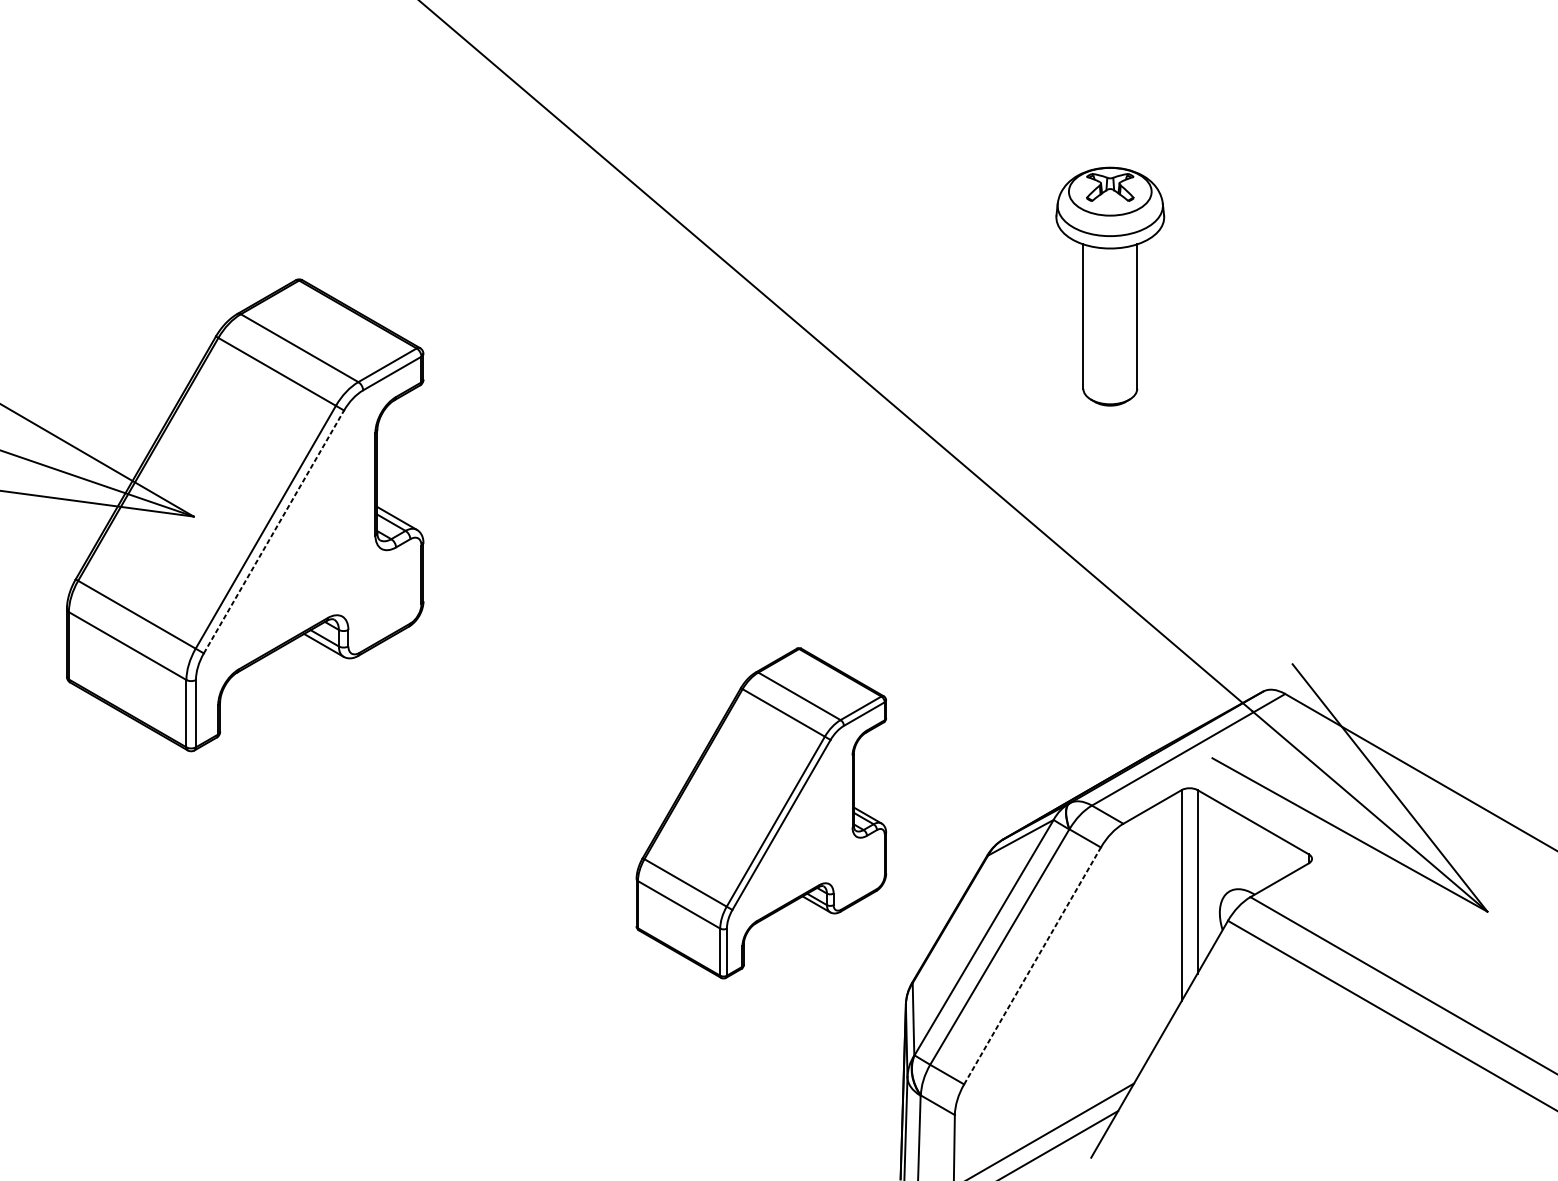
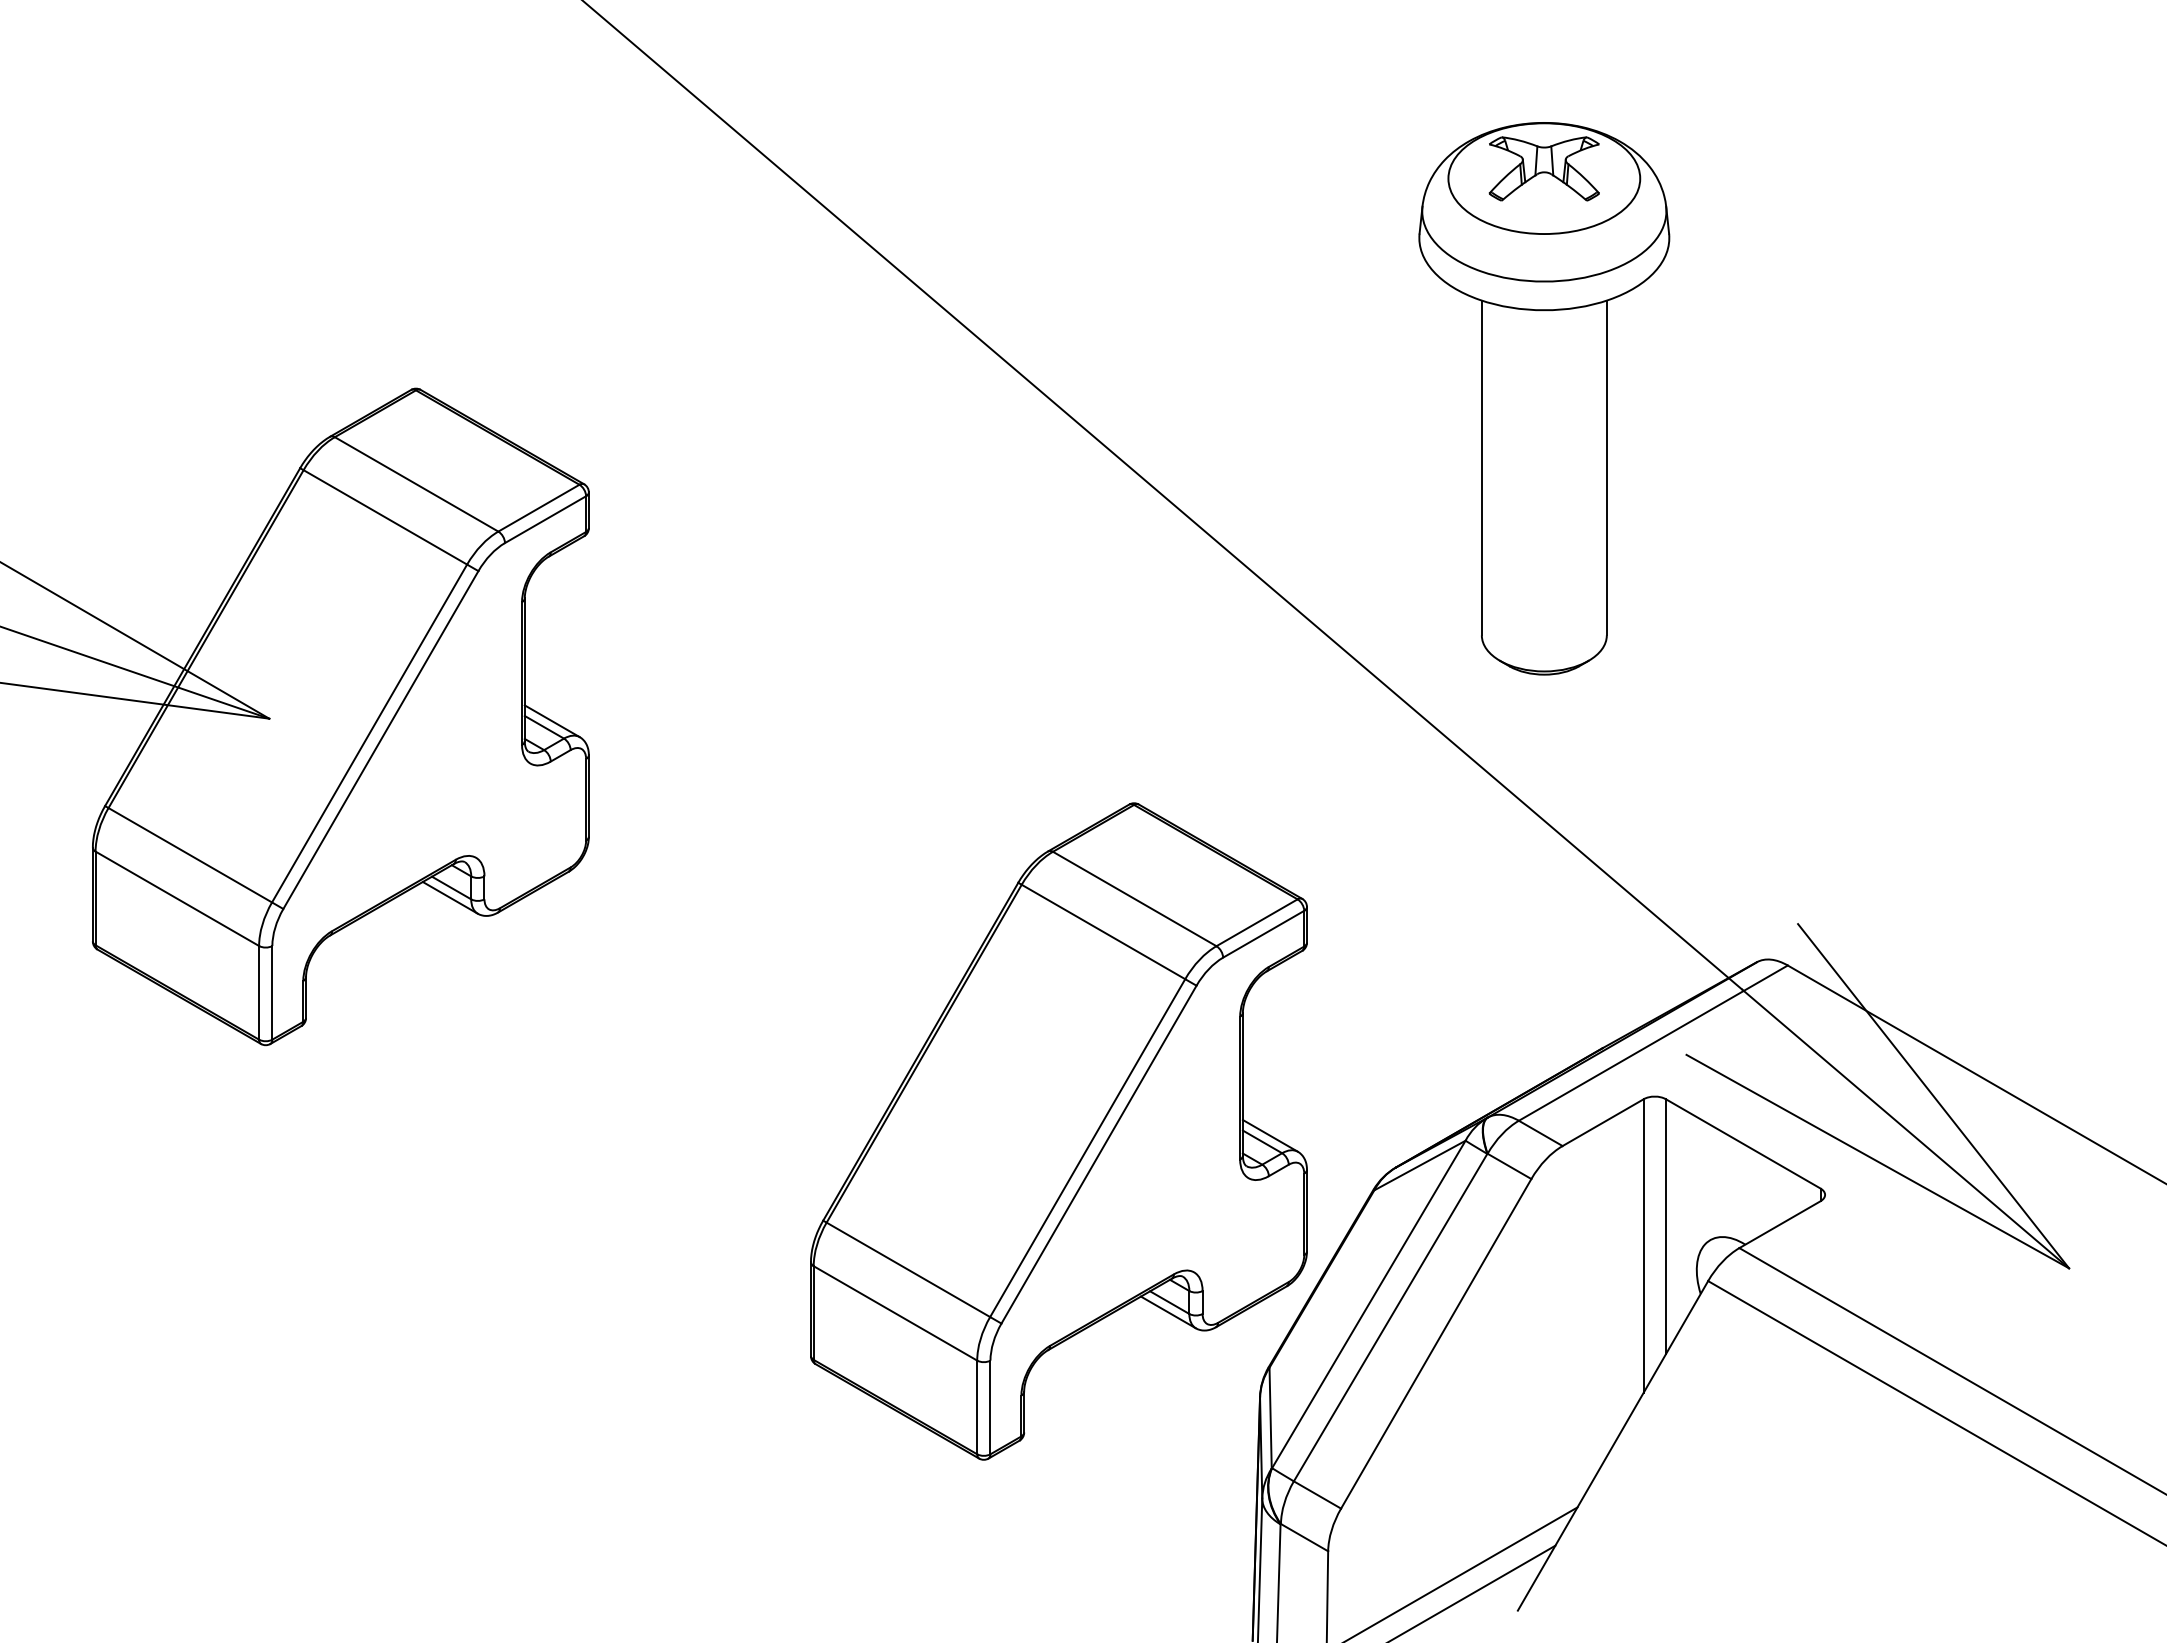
part: (1110, 286) -> (1544, 398), size x1.67
line: (274, 531) -> (381, 739), dashed -> solid
part: (761, 813) -> (1058, 1131), size x1.43
line: (1032, 965) -> (1436, 1343), dashed -> solid

